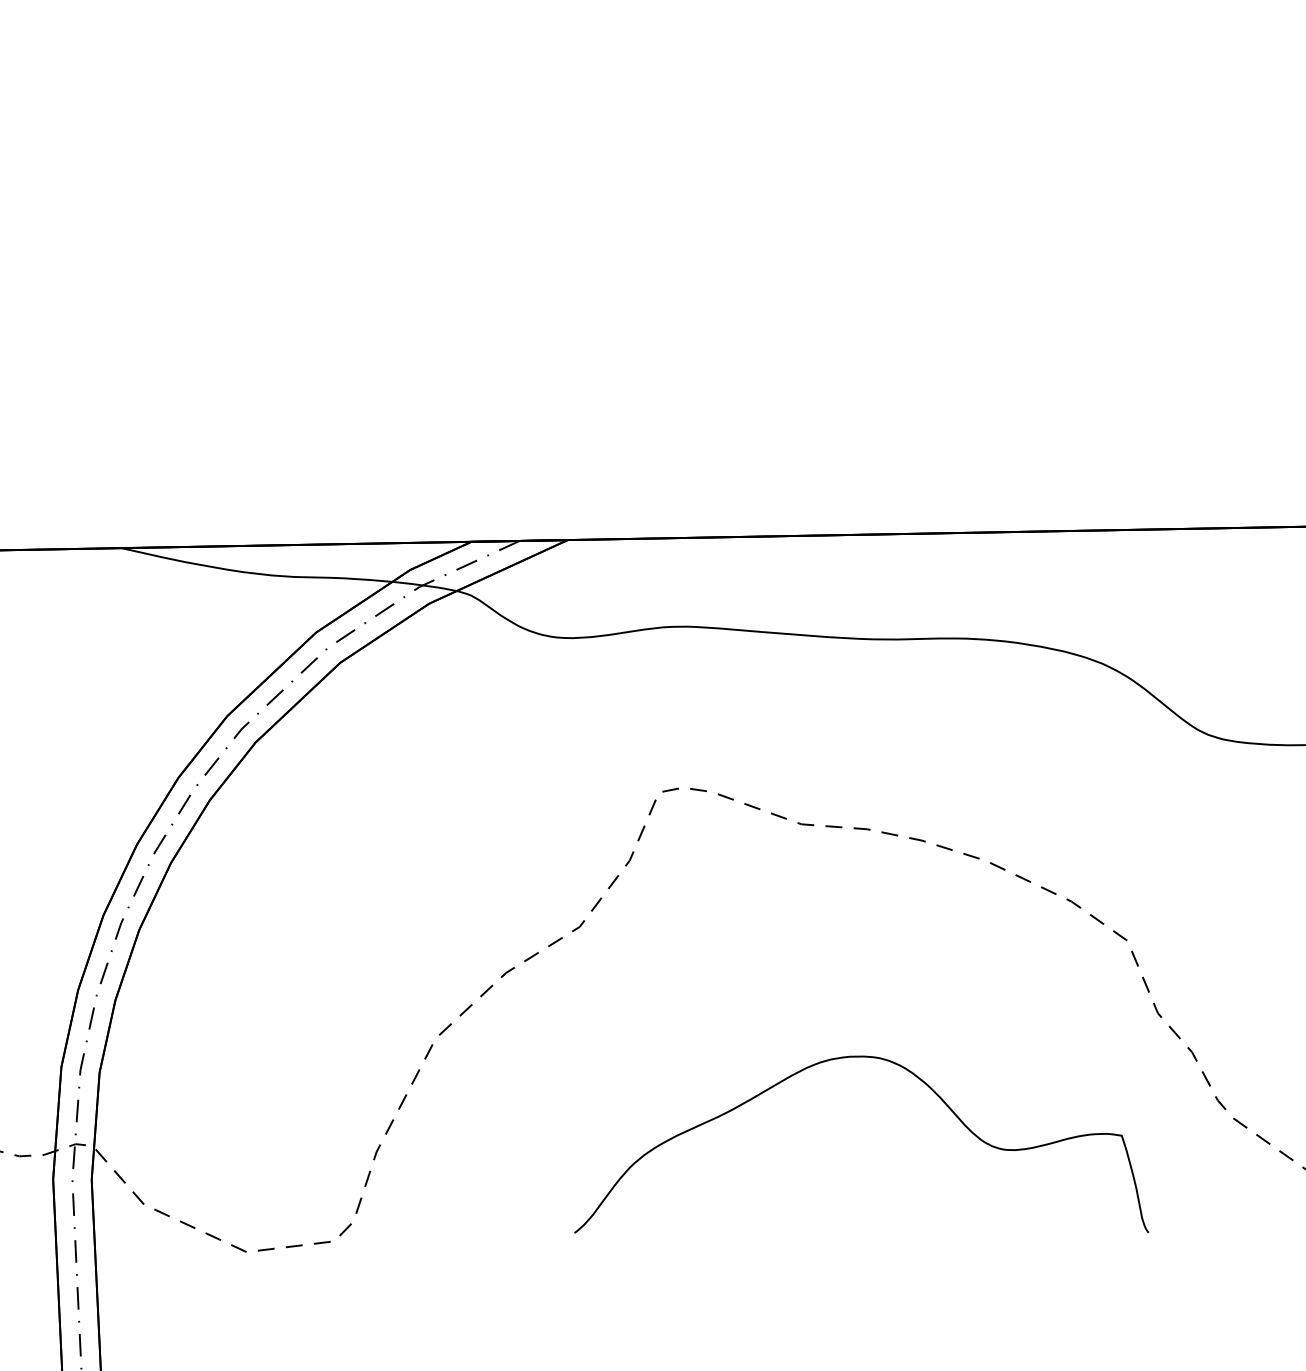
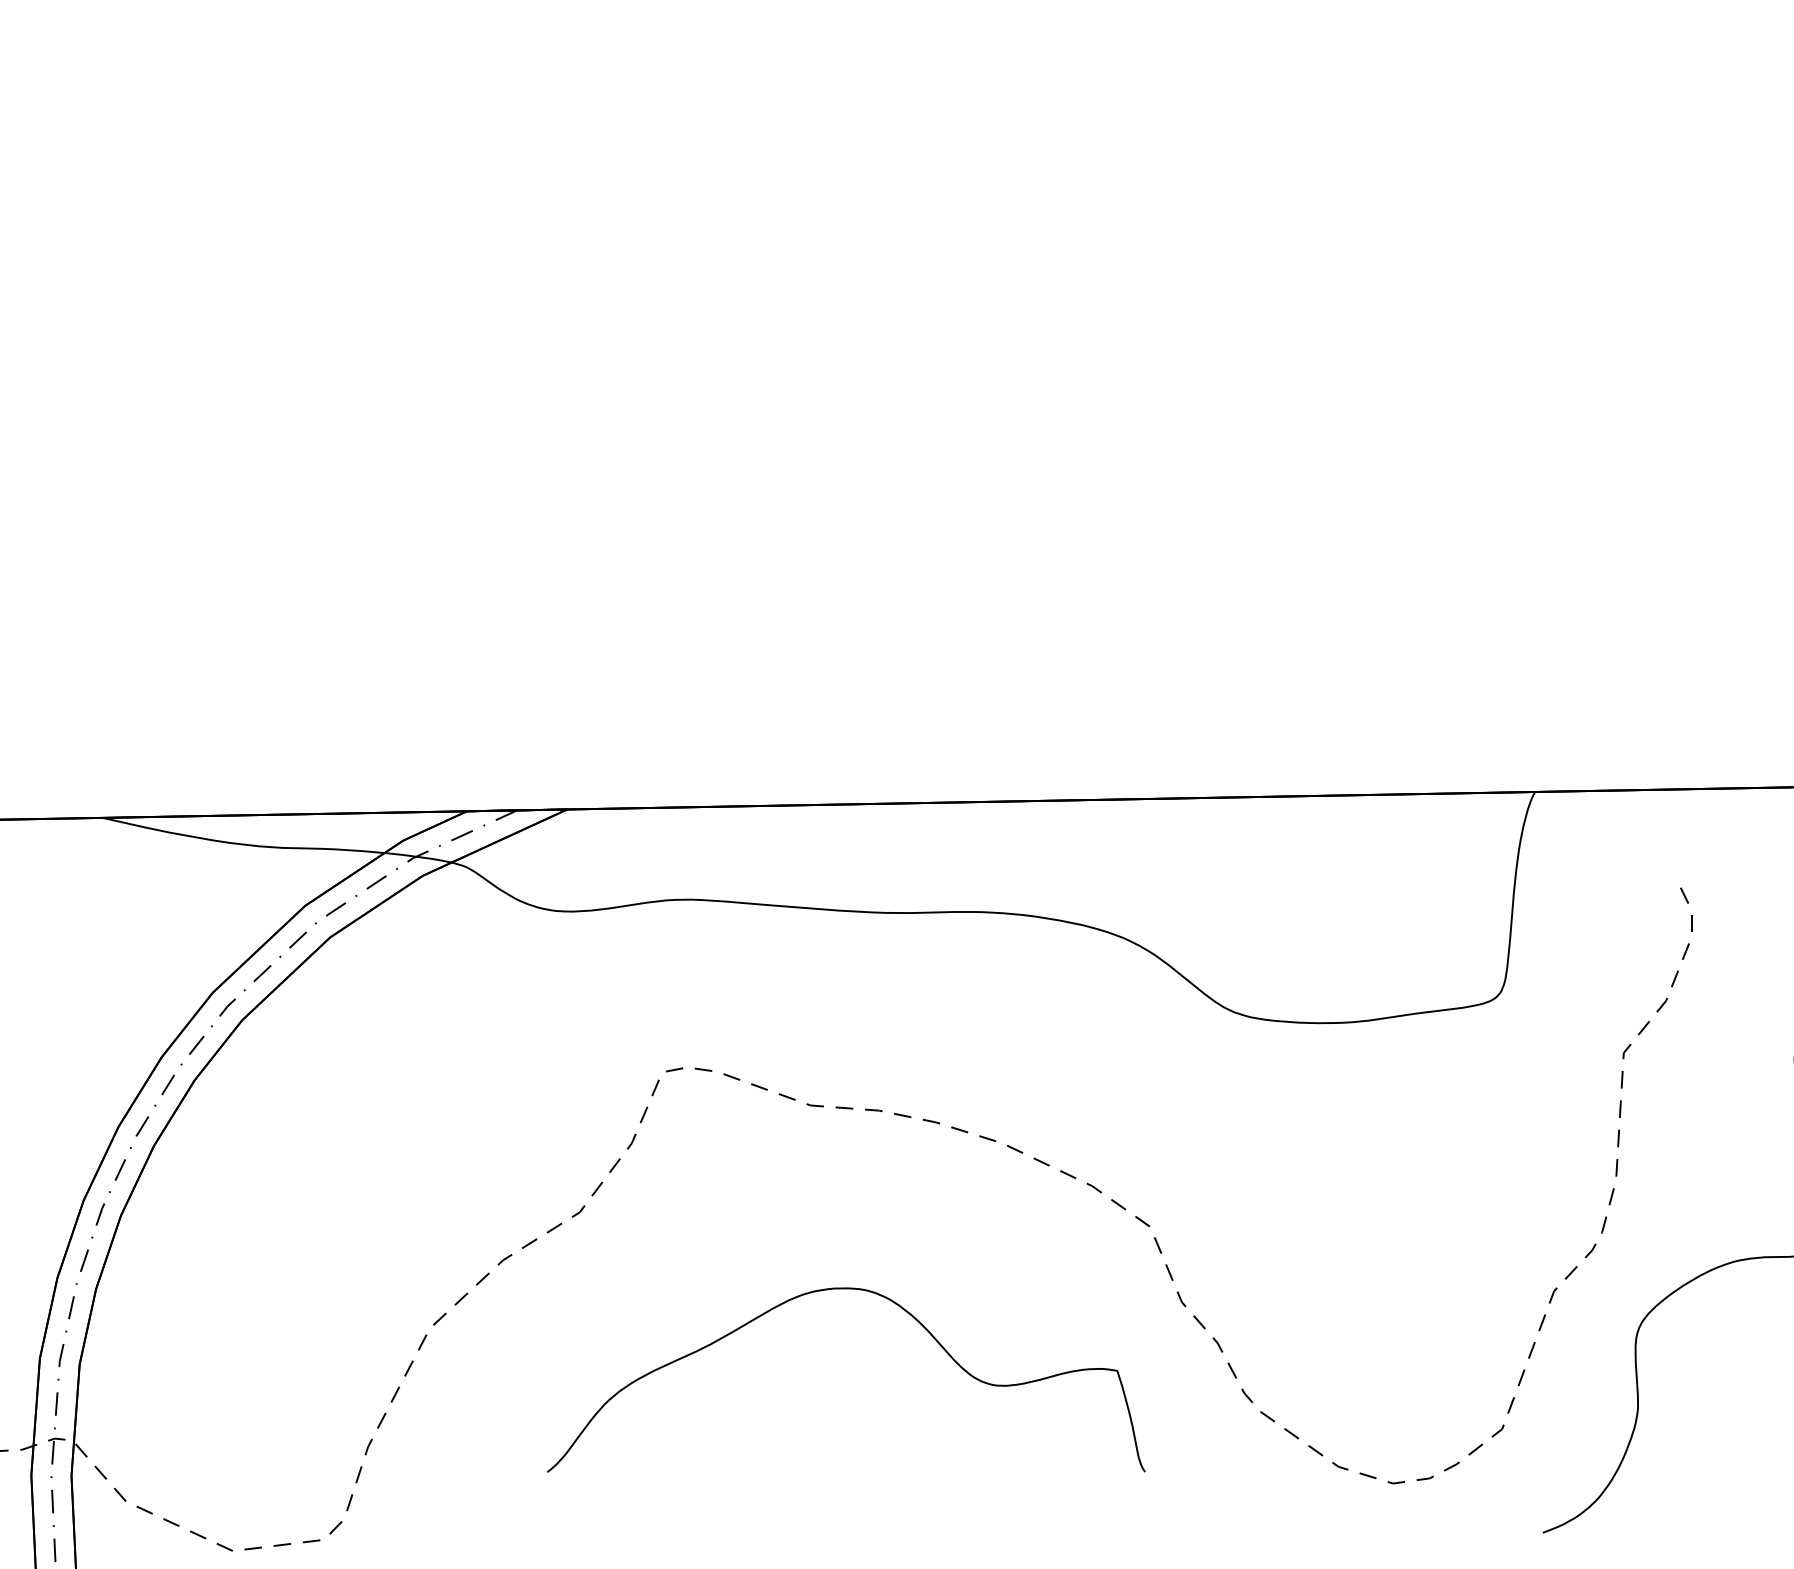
curve: (916, 1077) -> (903, 1310), moved

